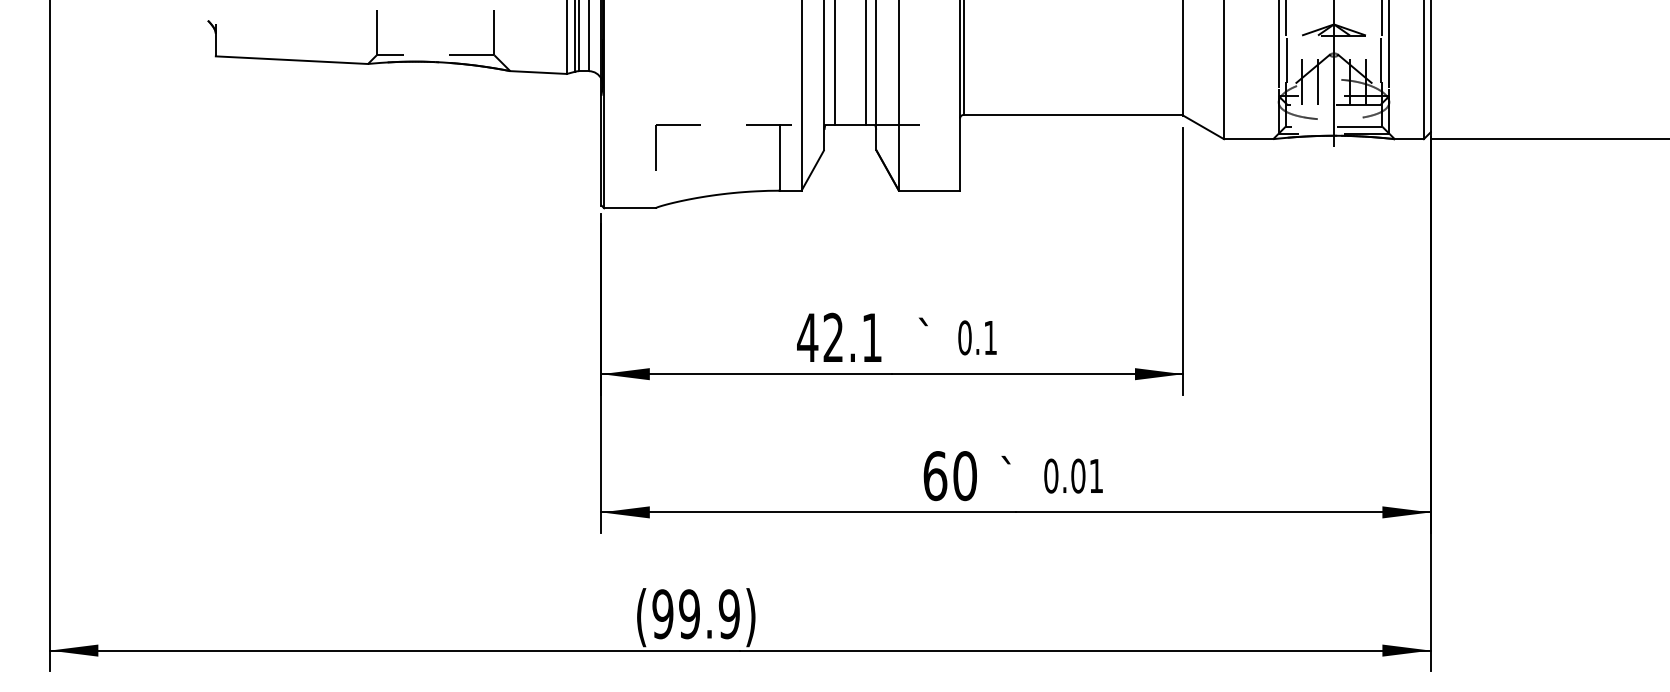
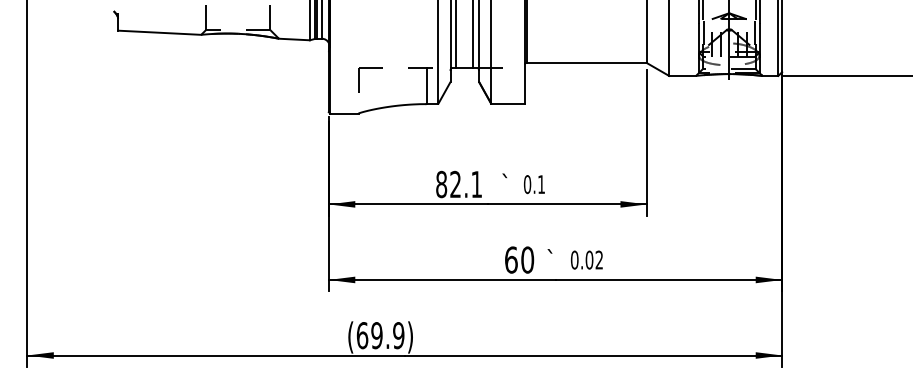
text: (807, 337) -> (441, 184), 42.1 -> 82.1
text: (1094, 474) -> (598, 259), 0.01 -> 0.02
text: (663, 614) -> (362, 335), (99.9) -> (69.9)

